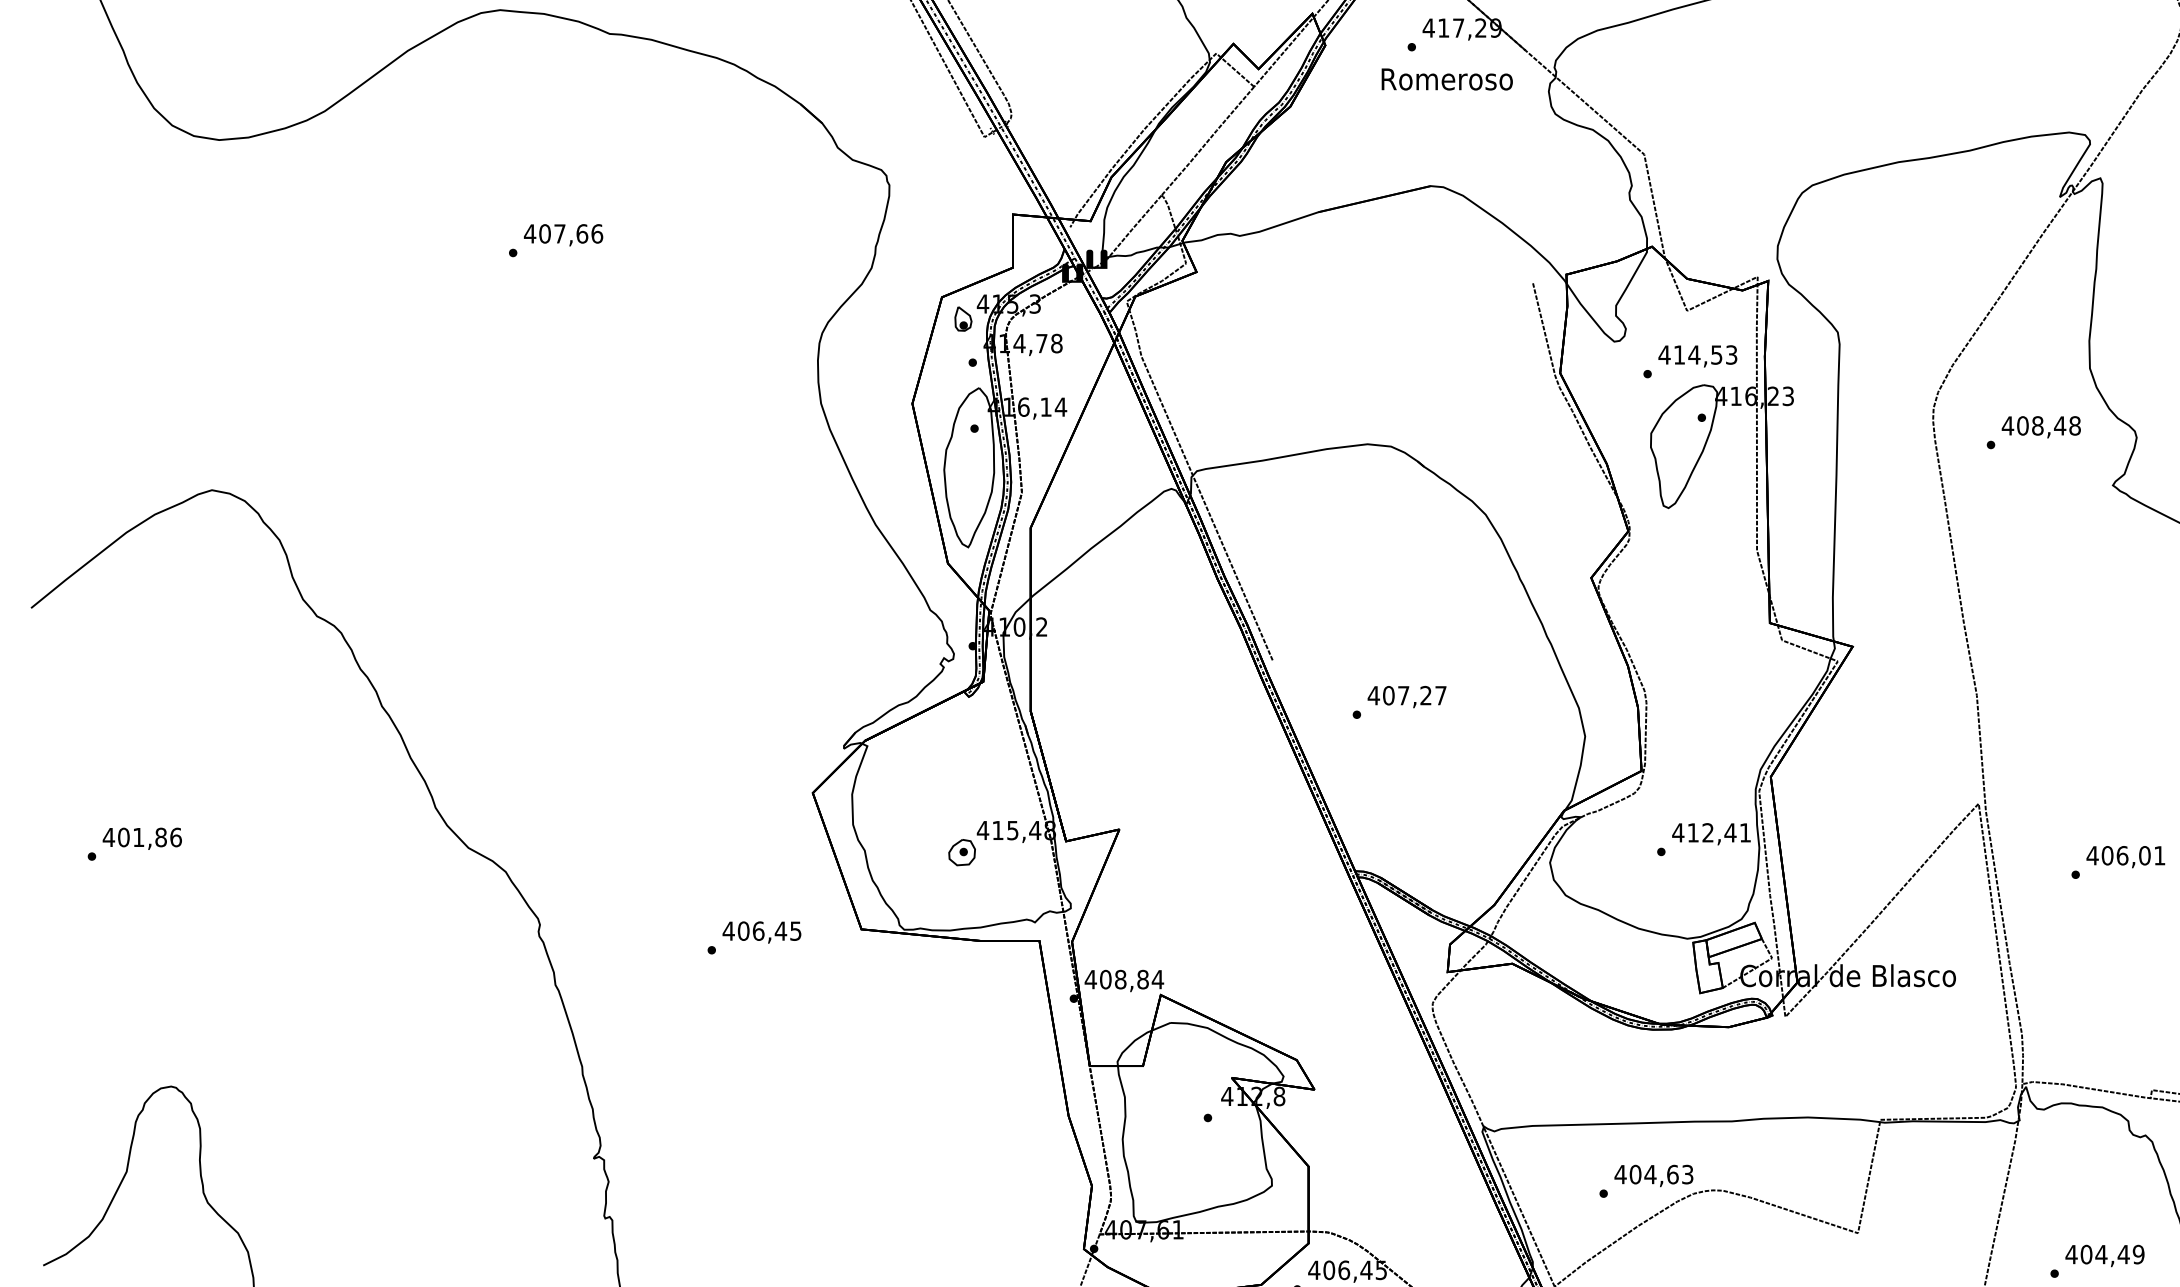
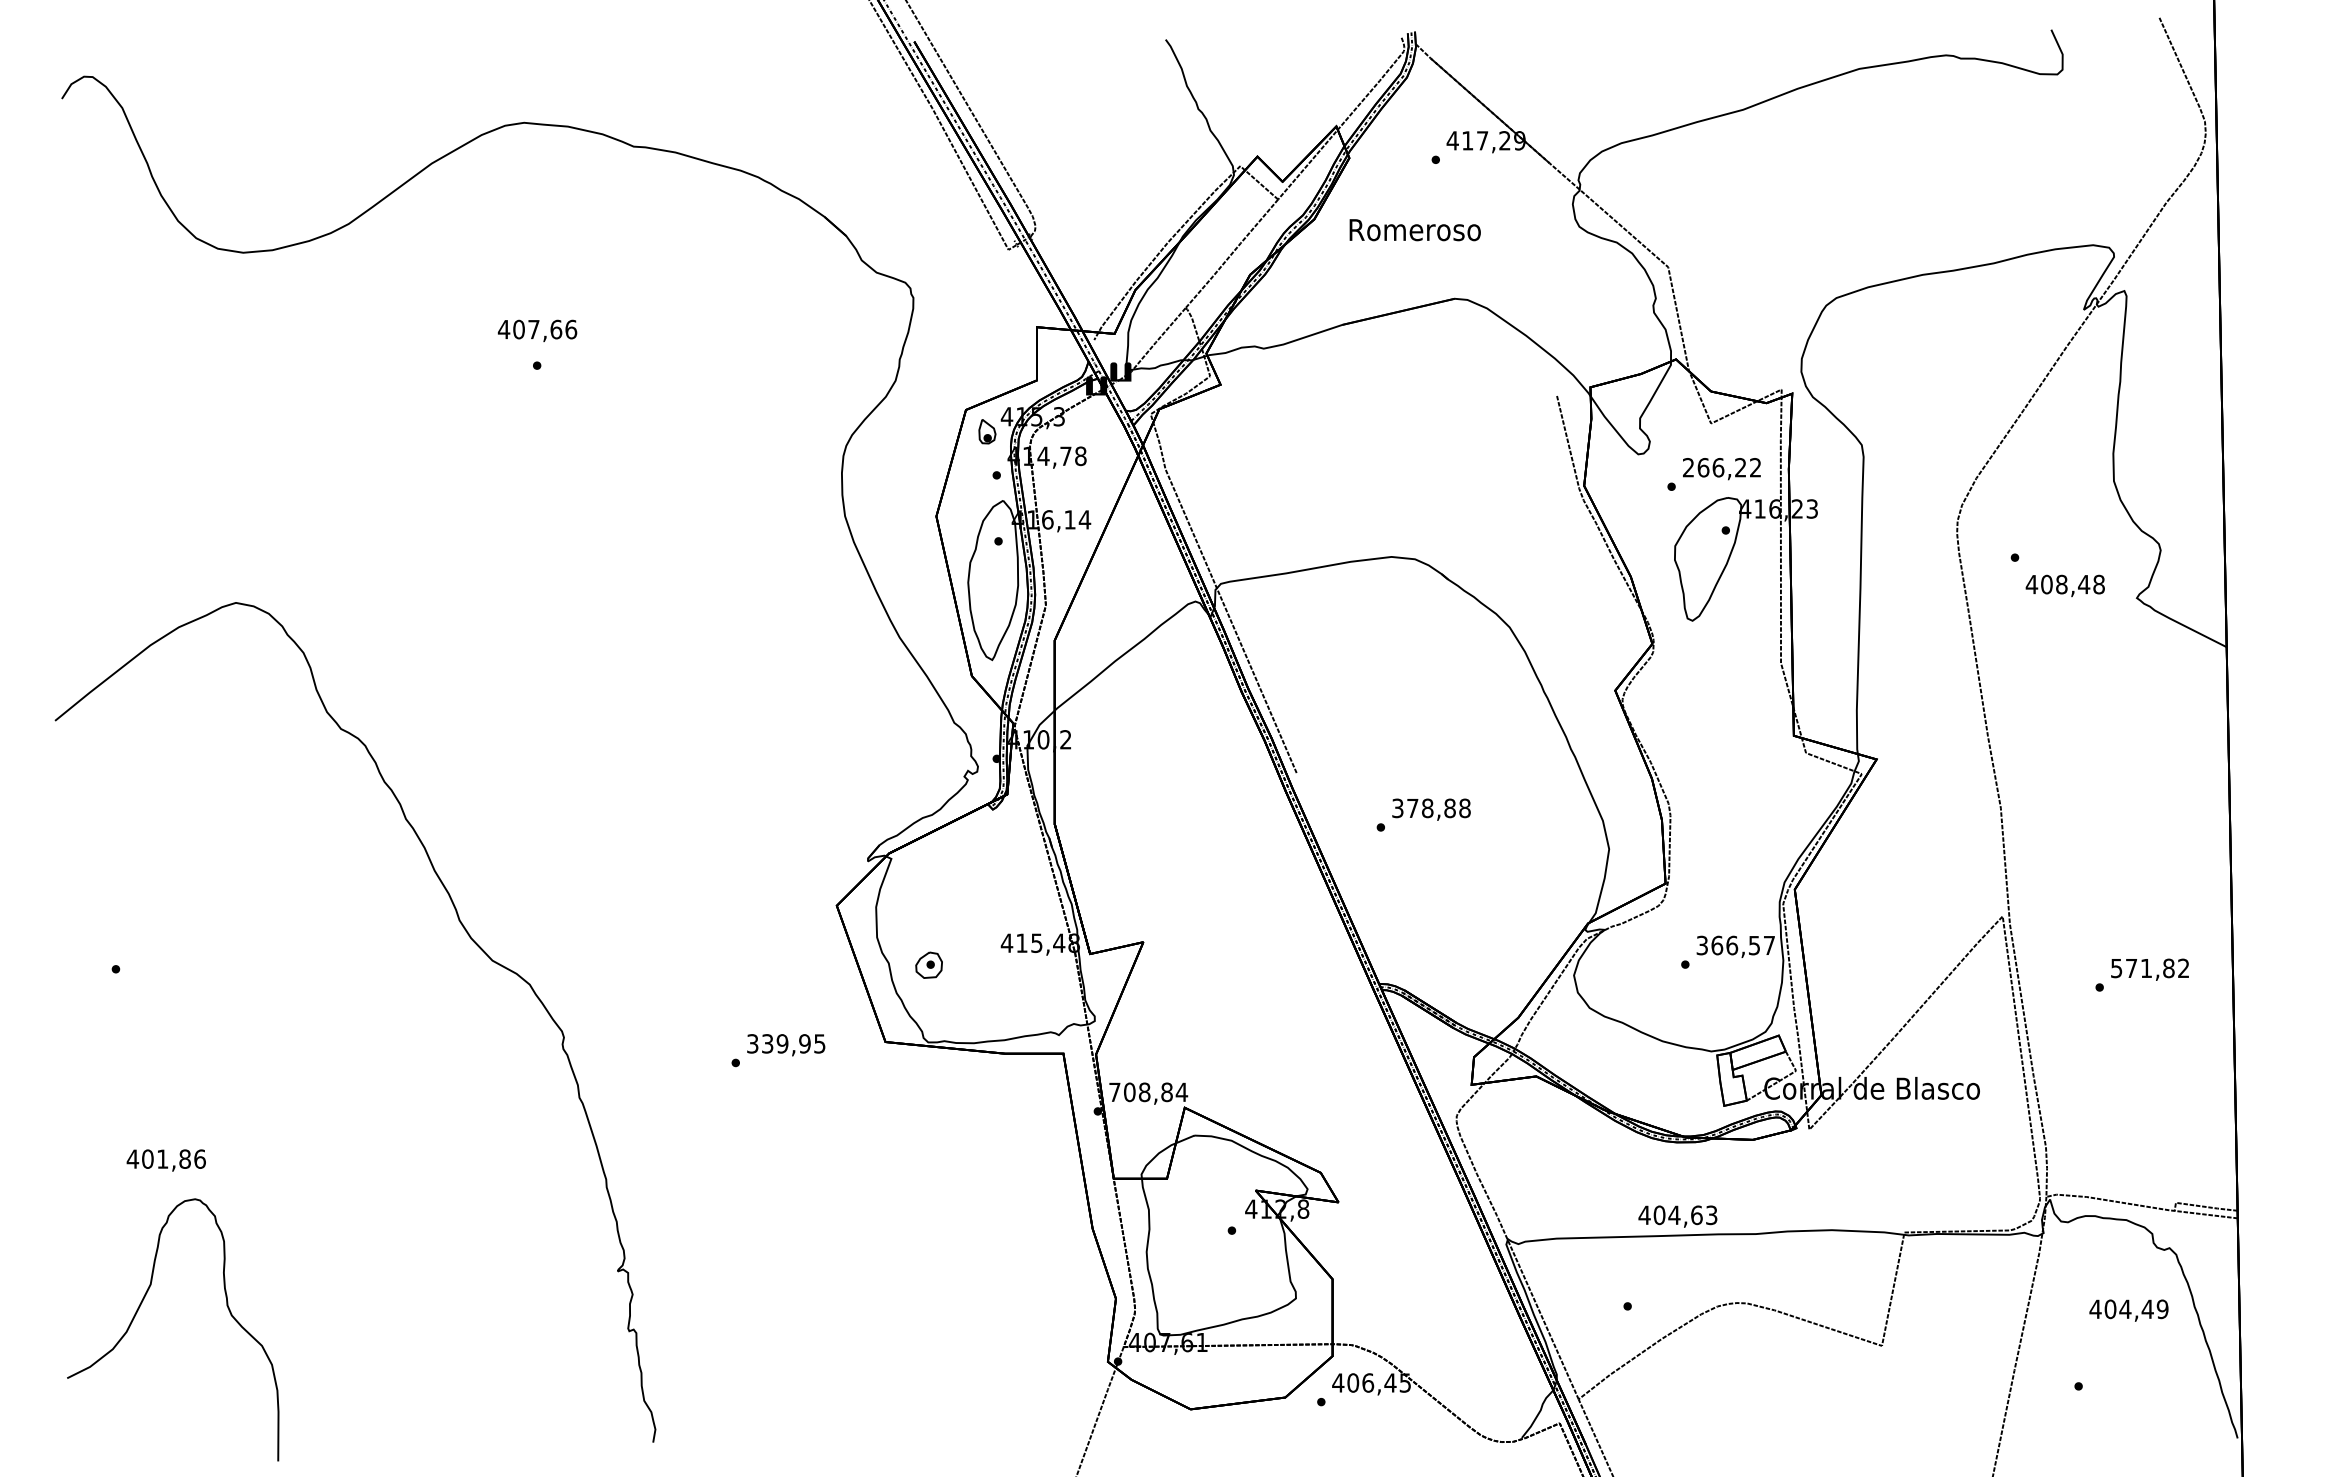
text: (1446, 79) -> (1414, 230), moved
text: (563, 234) -> (537, 330), moved
text: (1697, 354) -> (1721, 467), 414,53 -> 266,22
text: (2040, 426) -> (2064, 585), moved
text: (1406, 695) -> (1430, 808), 407,27 -> 378,88
text: (1711, 832) -> (1735, 945), 412,41 -> 366,57
text: (141, 838) -> (165, 1160), moved
part: (961, 851) -> (928, 964), moved
text: (2125, 855) -> (2149, 968), 406,01 -> 571,82
text: (754, 930) -> (778, 1043), 406,45 -> 339,95
text: (1090, 978) -> (1114, 1091), 408,84 -> 708,84
text: (1653, 1175) -> (1677, 1216), moved
text: (2104, 1255) -> (2128, 1310), moved

